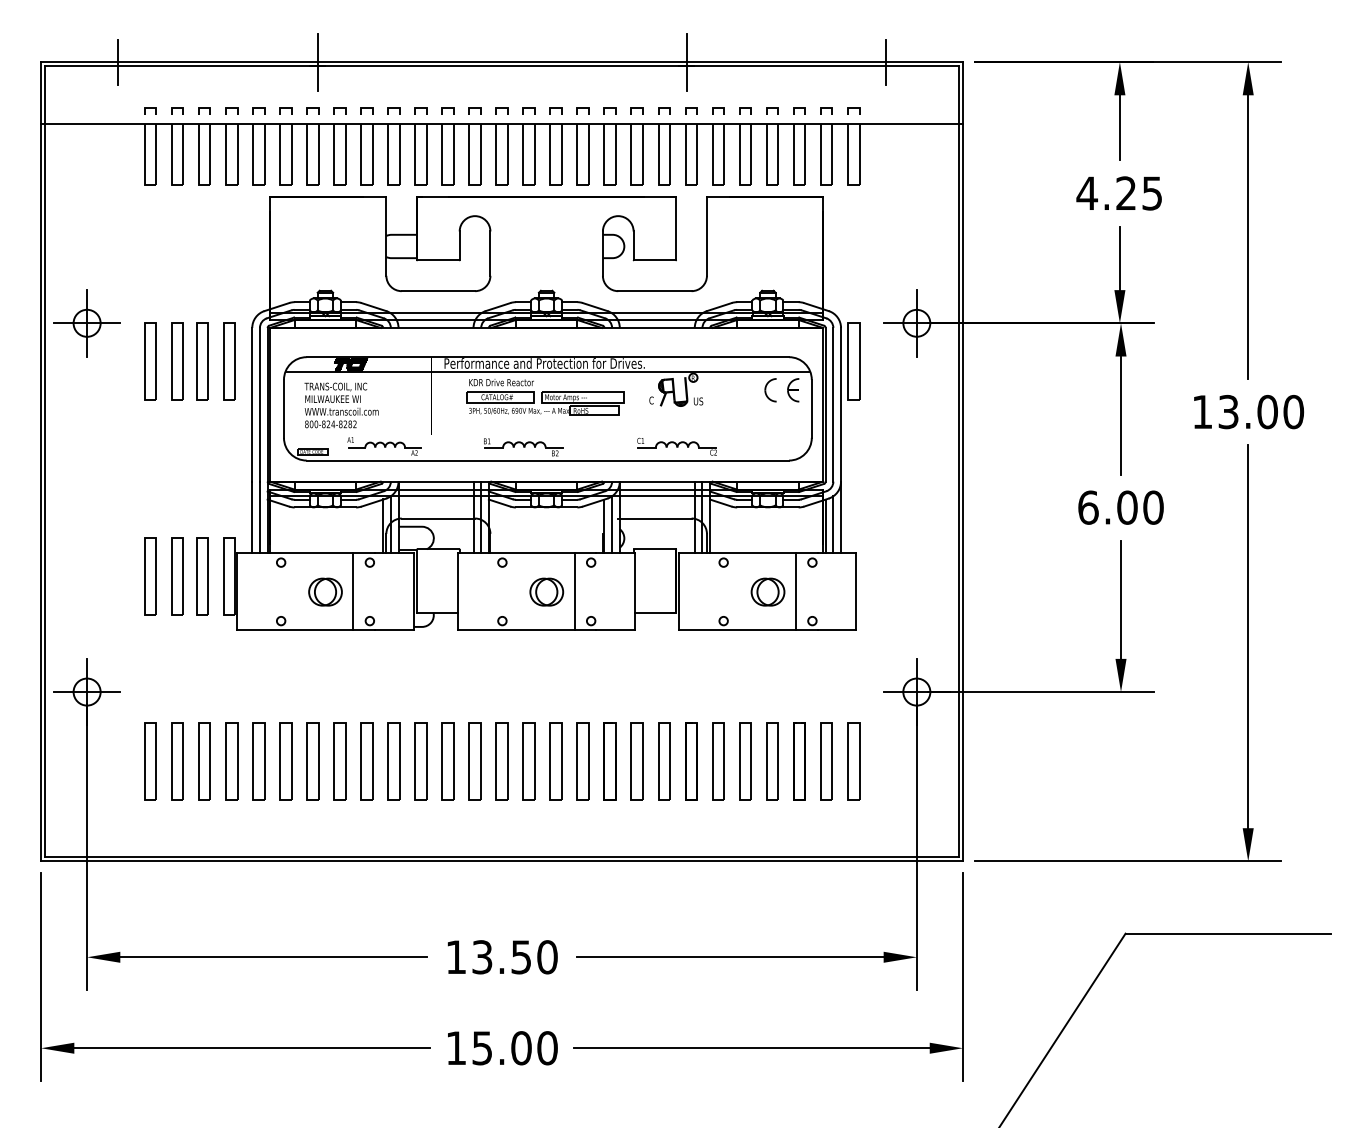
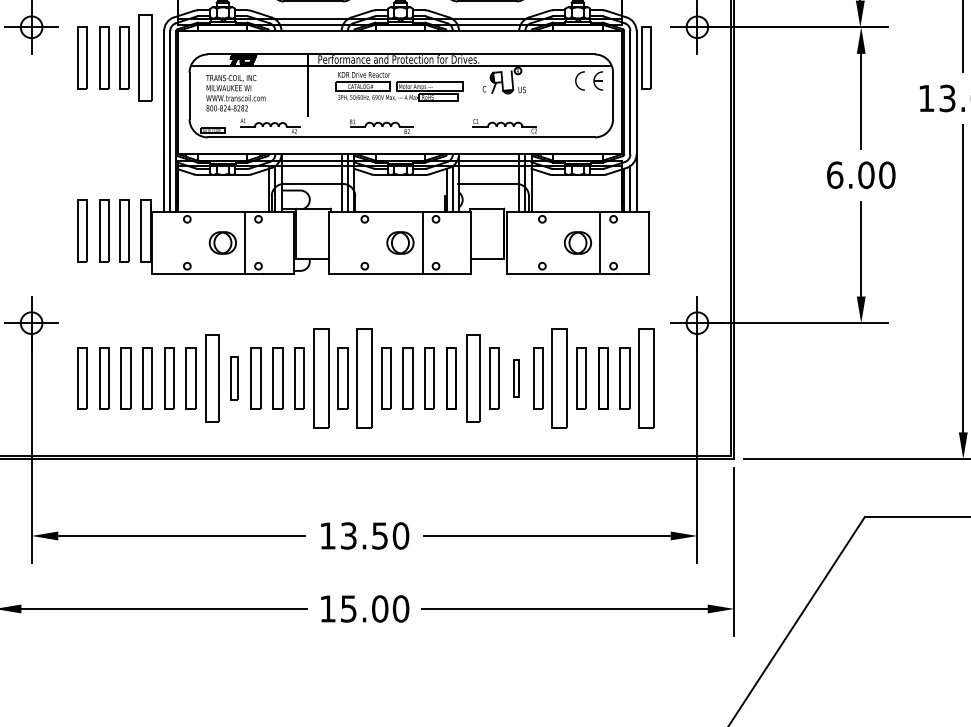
part: (229, 361) -> (145, 57), size x1.4
part: (312, 761) -> (212, 378), size x1.4
part: (339, 761) -> (234, 378), size x0.7
part: (447, 761) -> (320, 378), size x1.6
part: (501, 761) -> (364, 378), size x1.6
part: (636, 761) -> (472, 378), size x1.4
part: (691, 761) -> (516, 378), size x0.6
part: (745, 761) -> (559, 378), size x1.6
part: (853, 761) -> (646, 378), size x1.6

